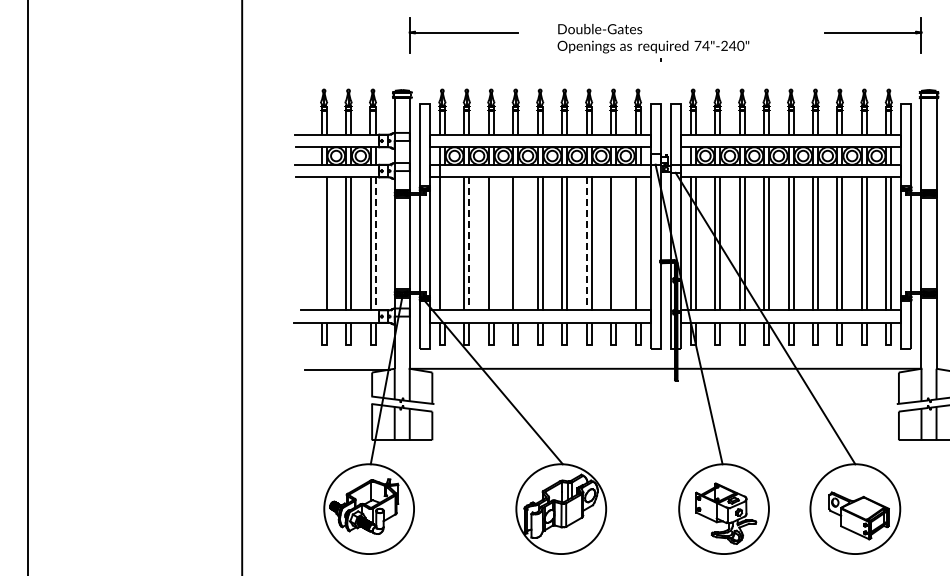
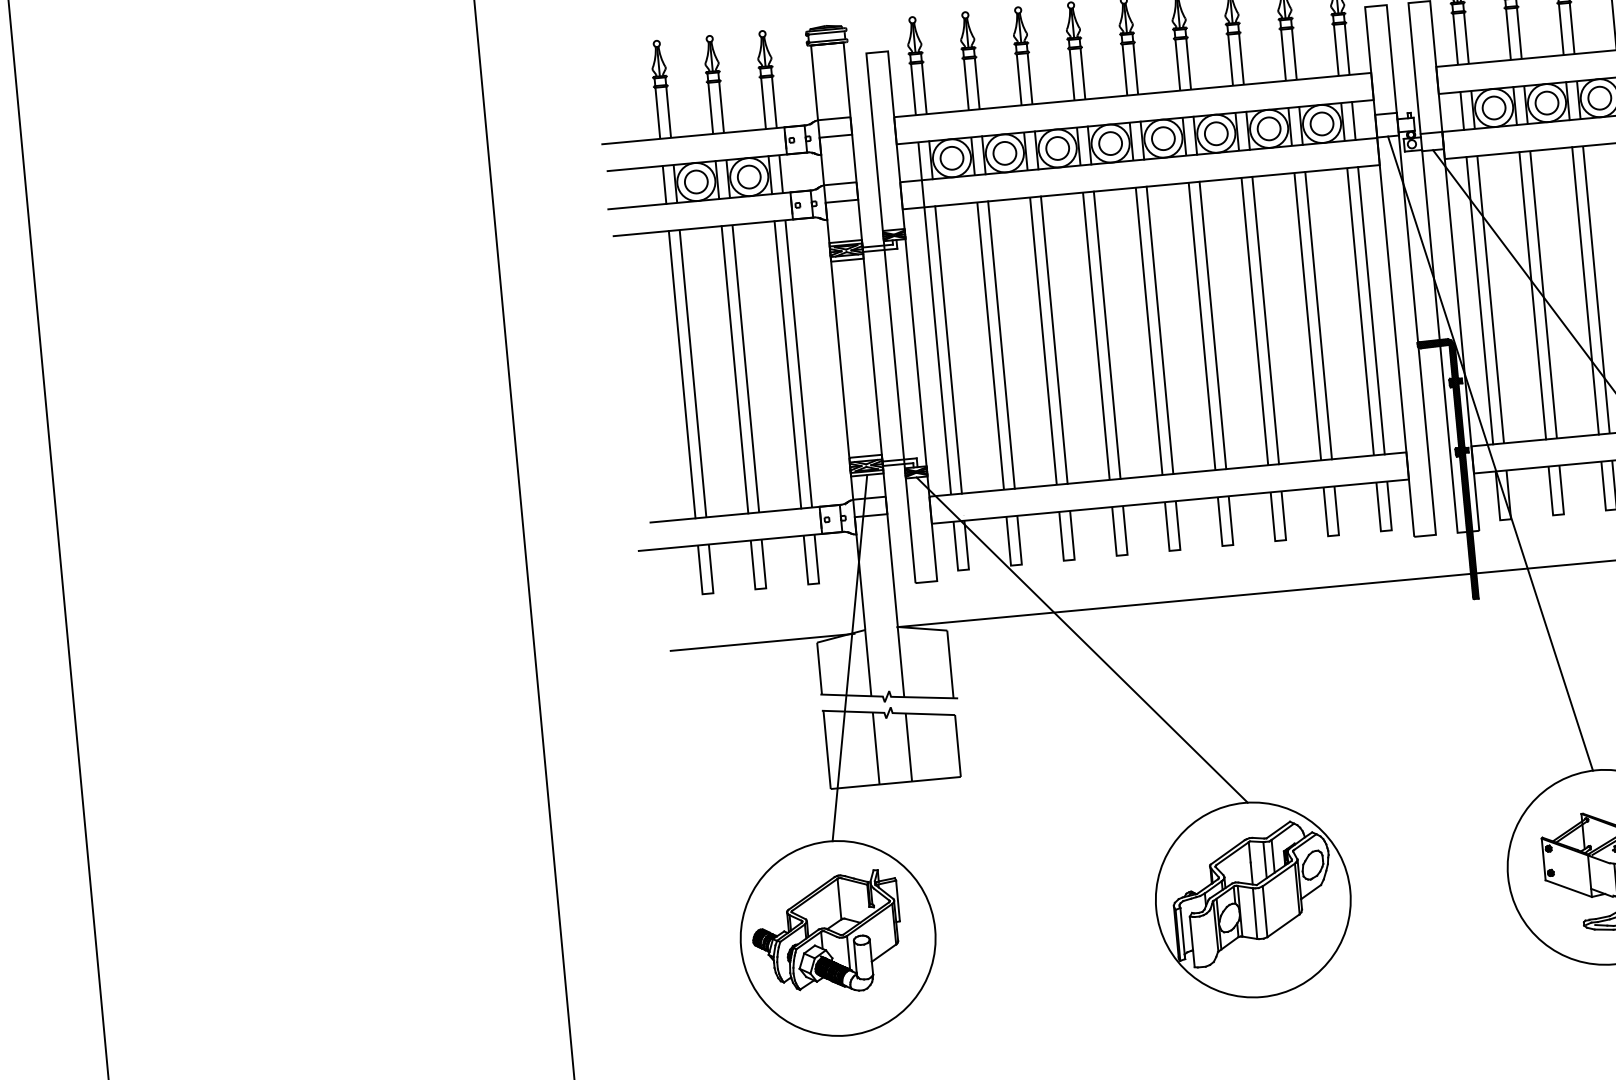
line: (321, 243) -> (681, 373), added
line: (444, 243) -> (947, 349), added
line: (493, 243) -> (1053, 339), added
line: (518, 243) -> (1107, 334), added
line: (616, 243) -> (1319, 314), added
line: (640, 243) -> (1371, 309), added
line: (375, 244) -> (798, 365), dashed -> solid
line: (469, 244) -> (1001, 346), dashed -> solid
line: (586, 244) -> (1254, 322), dashed -> solid

